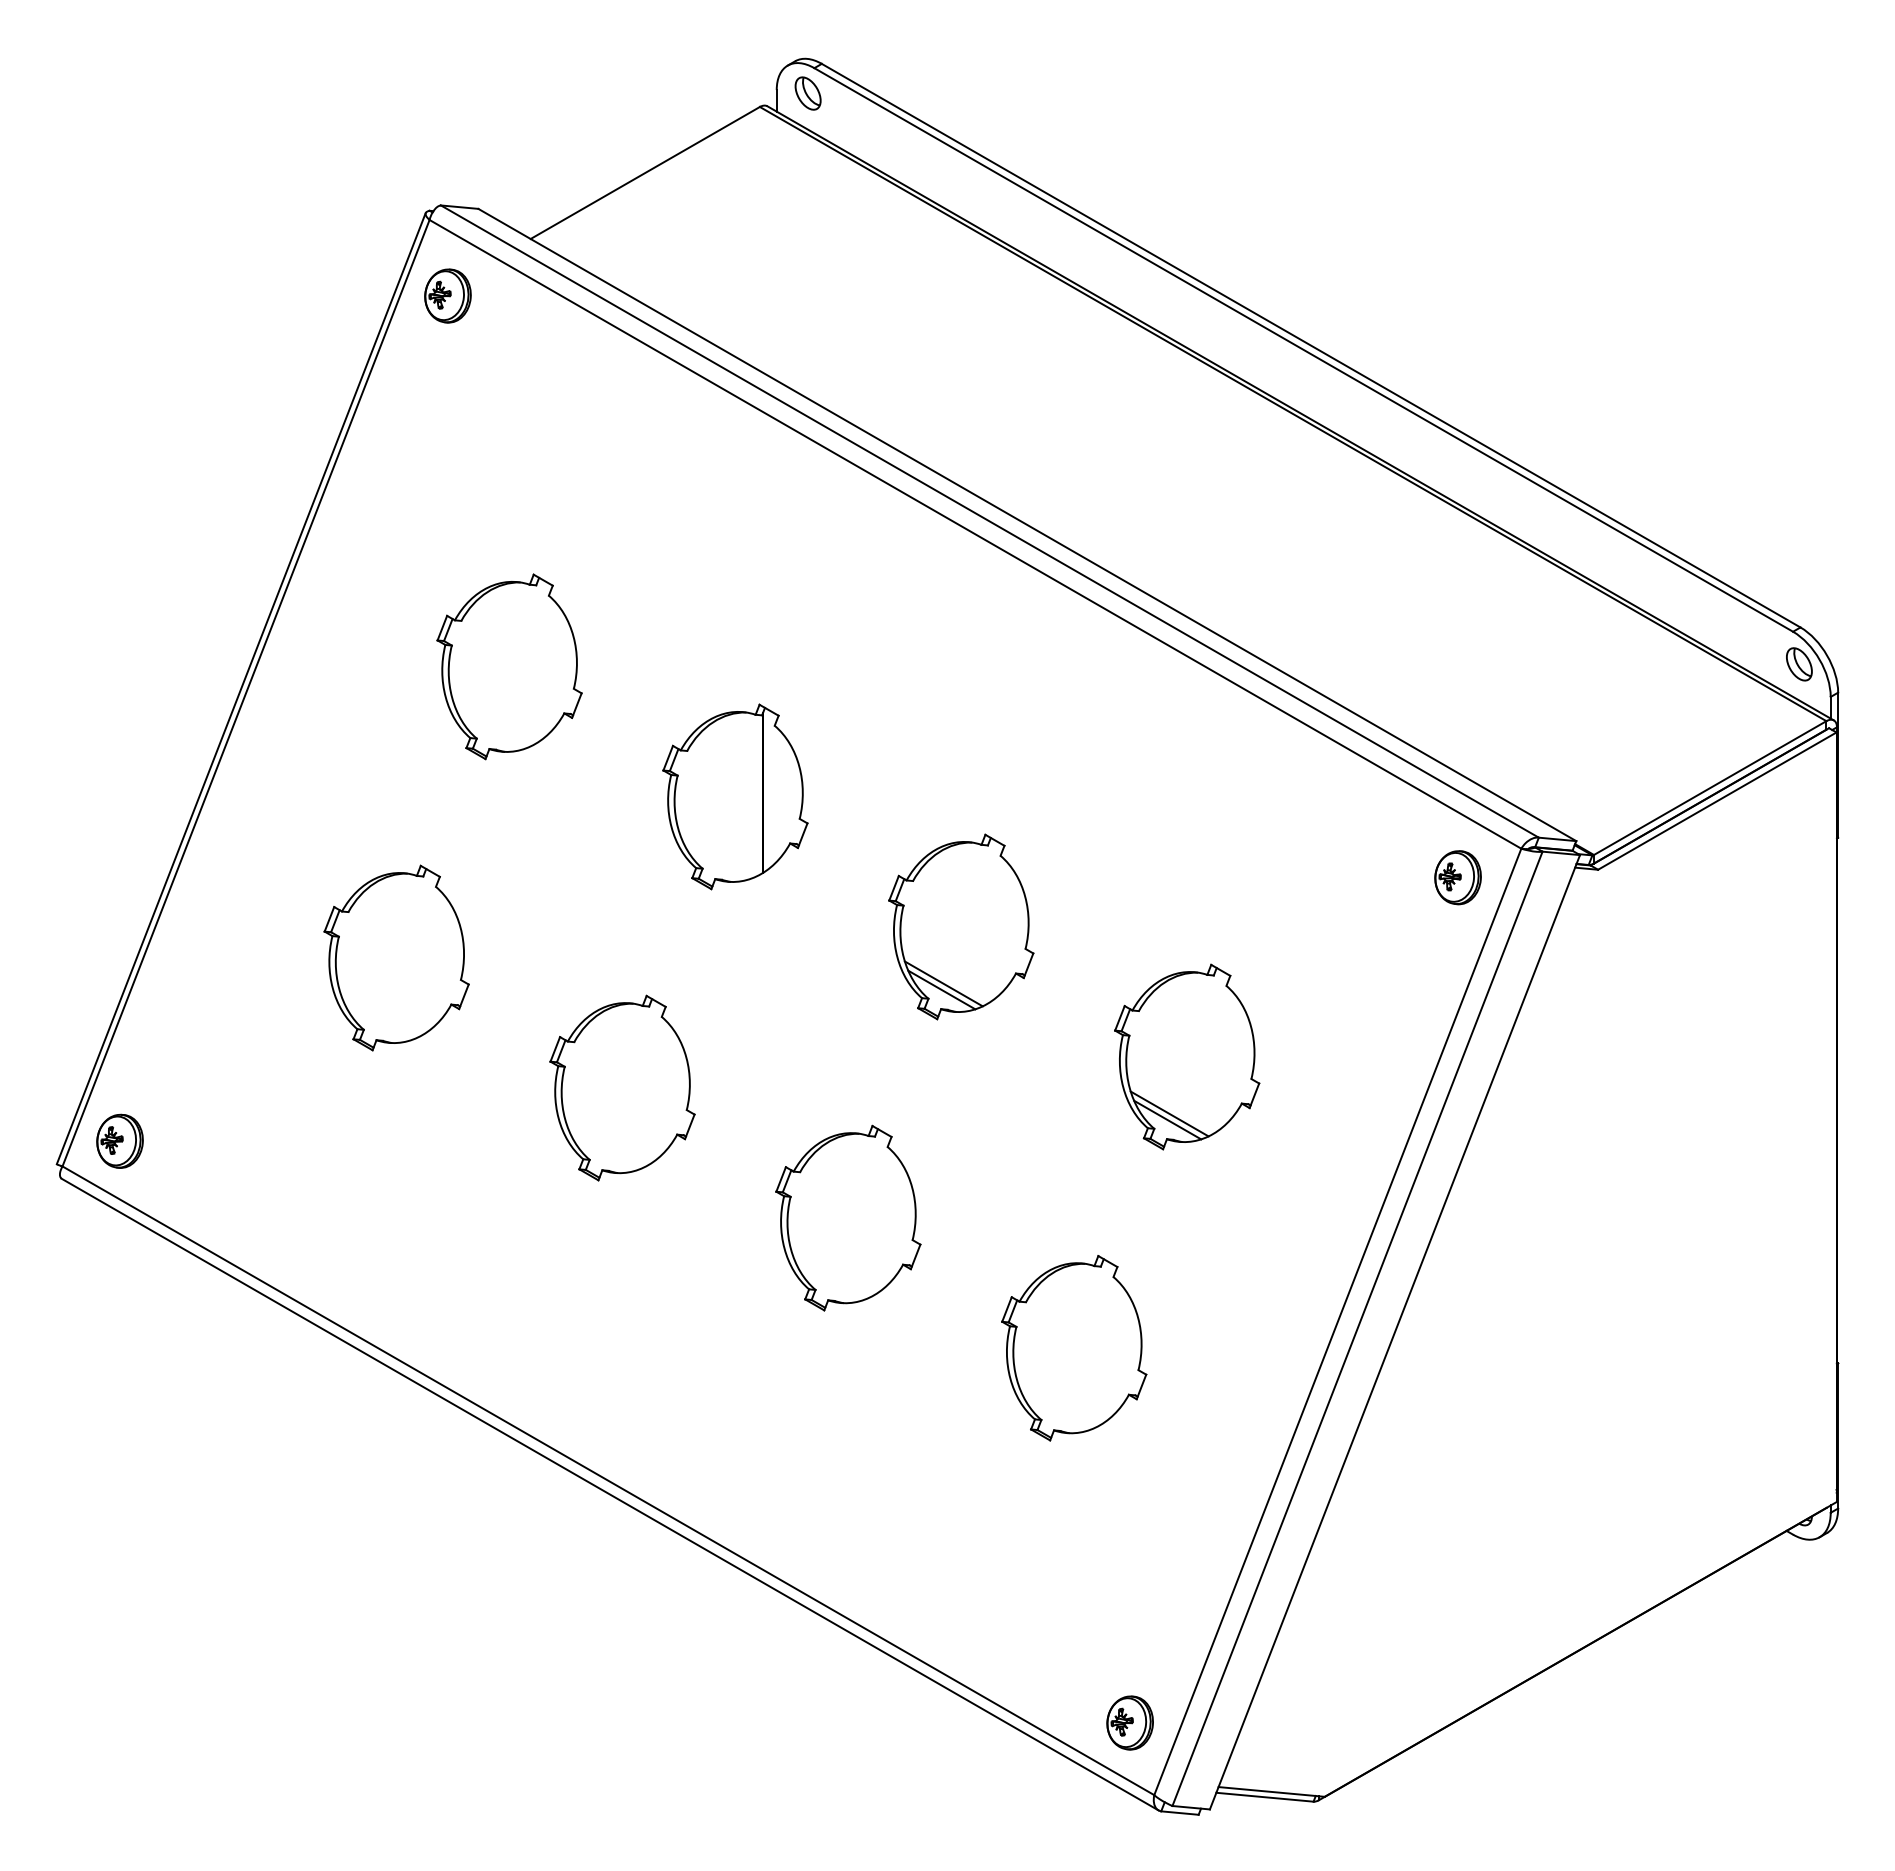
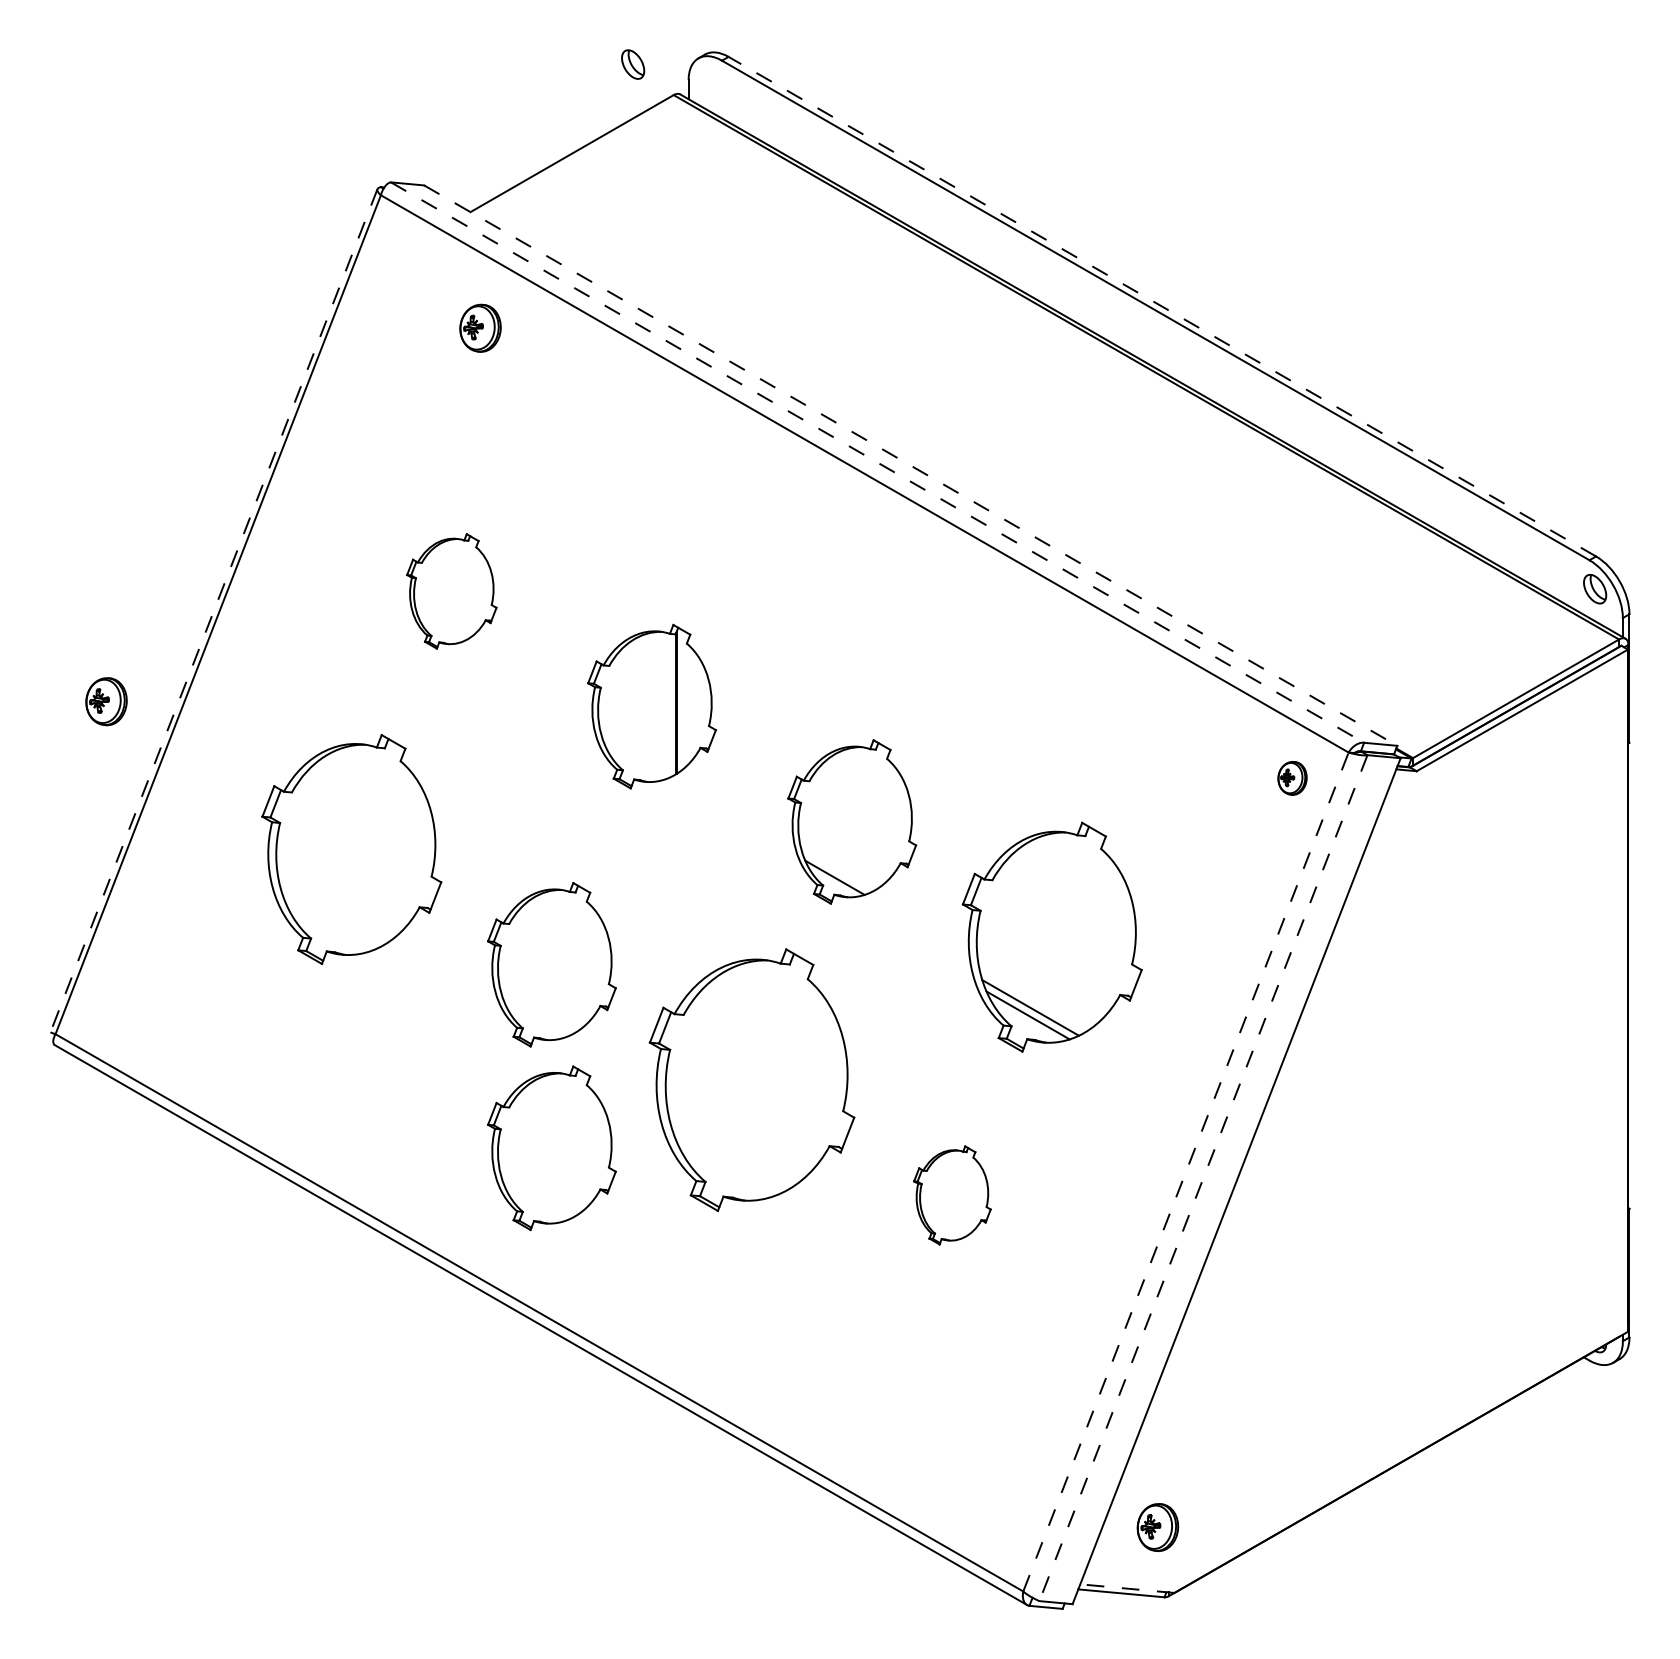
part: (807, 93) -> (632, 64), moved
part: (447, 295) -> (480, 327), moved
line: (1311, 345) -> (1162, 306), solid -> dashed
line: (990, 521) -> (878, 462), solid -> dashed
line: (1027, 525) -> (910, 466), solid -> dashed
part: (509, 666) -> (451, 591), size x0.7
line: (241, 689) -> (214, 611), solid -> dashed
part: (1457, 877) -> (1292, 778), size x0.7
part: (396, 957) -> (351, 849), size x1.4
line: (943, 983) -> (836, 872), removed
part: (1187, 1056) -> (1052, 936), size x1.4
part: (119, 1140) -> (106, 700), moved
part: (848, 1217) -> (752, 1079), size x1.6
part: (622, 1294) -> (551, 1147), added
line: (1337, 1321) -> (1185, 1171), solid -> dashed
line: (1357, 1328) -> (1203, 1177), solid -> dashed
part: (1074, 1348) -> (952, 1195), size x0.6
part: (1129, 1722) -> (1157, 1527), moved
line: (1271, 1791) -> (1127, 1588), solid -> dashed

